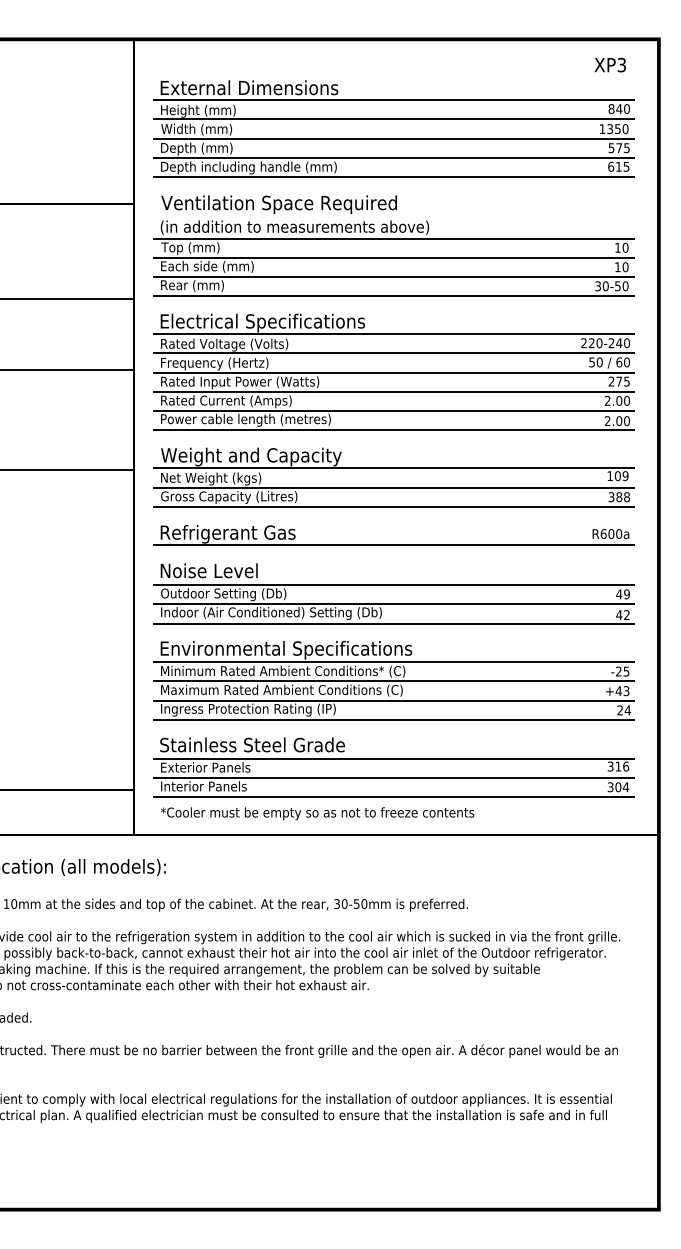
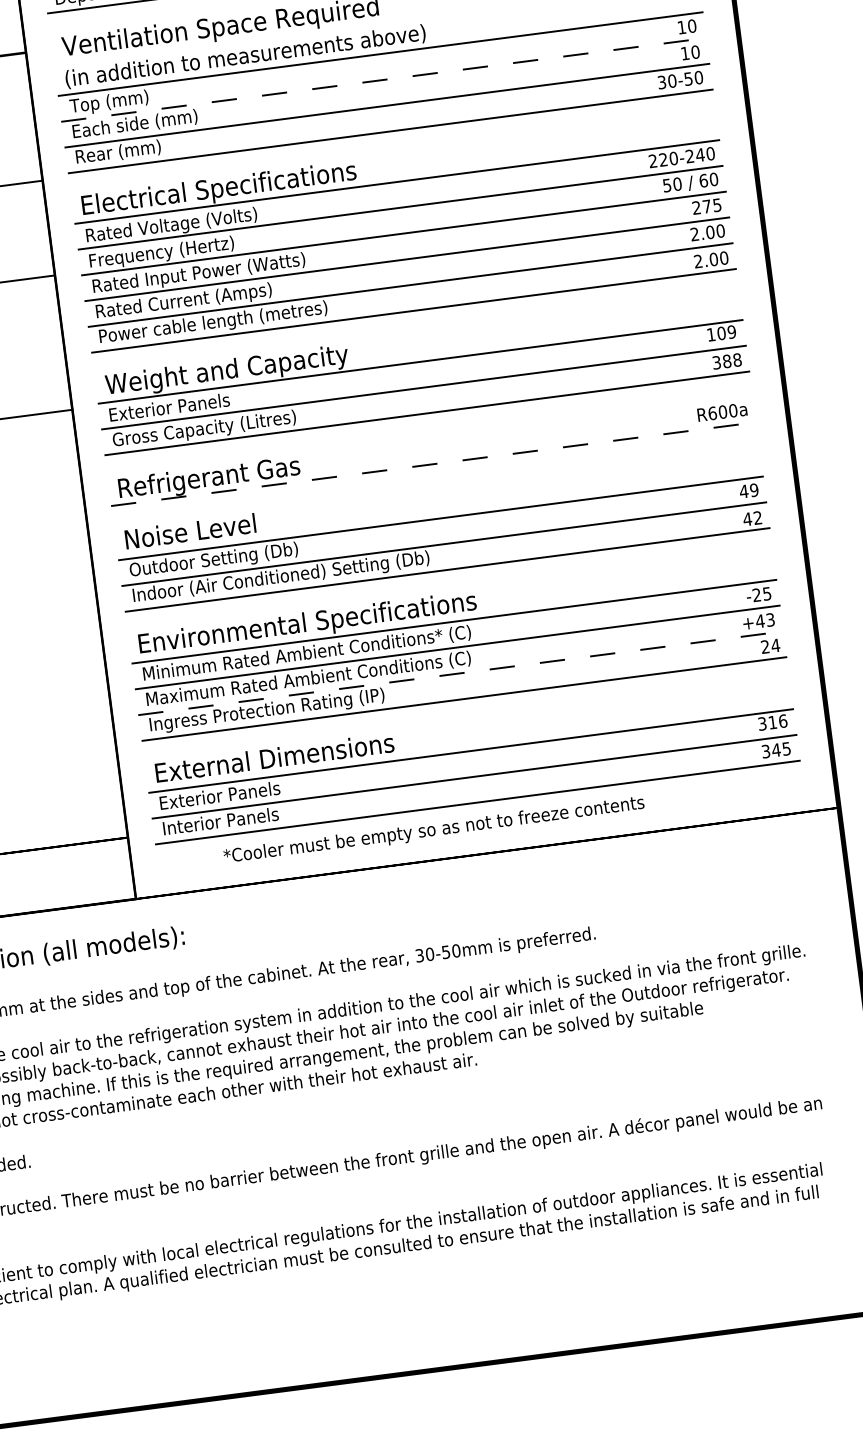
line: (394, 257) -> (384, 79), solid -> dashed
text: (211, 478) -> (177, 407), Net Weight (kgs) -> Exterior Panels
line: (394, 544) -> (434, 463), solid -> dashed
line: (394, 700) -> (461, 672), solid -> dashed
text: (252, 744) -> (278, 756), Stainless Steel Grade -> External Dimensions
text: (622, 787) -> (781, 749), 304 -> 345
text: (317, 813) -> (434, 830), moved

